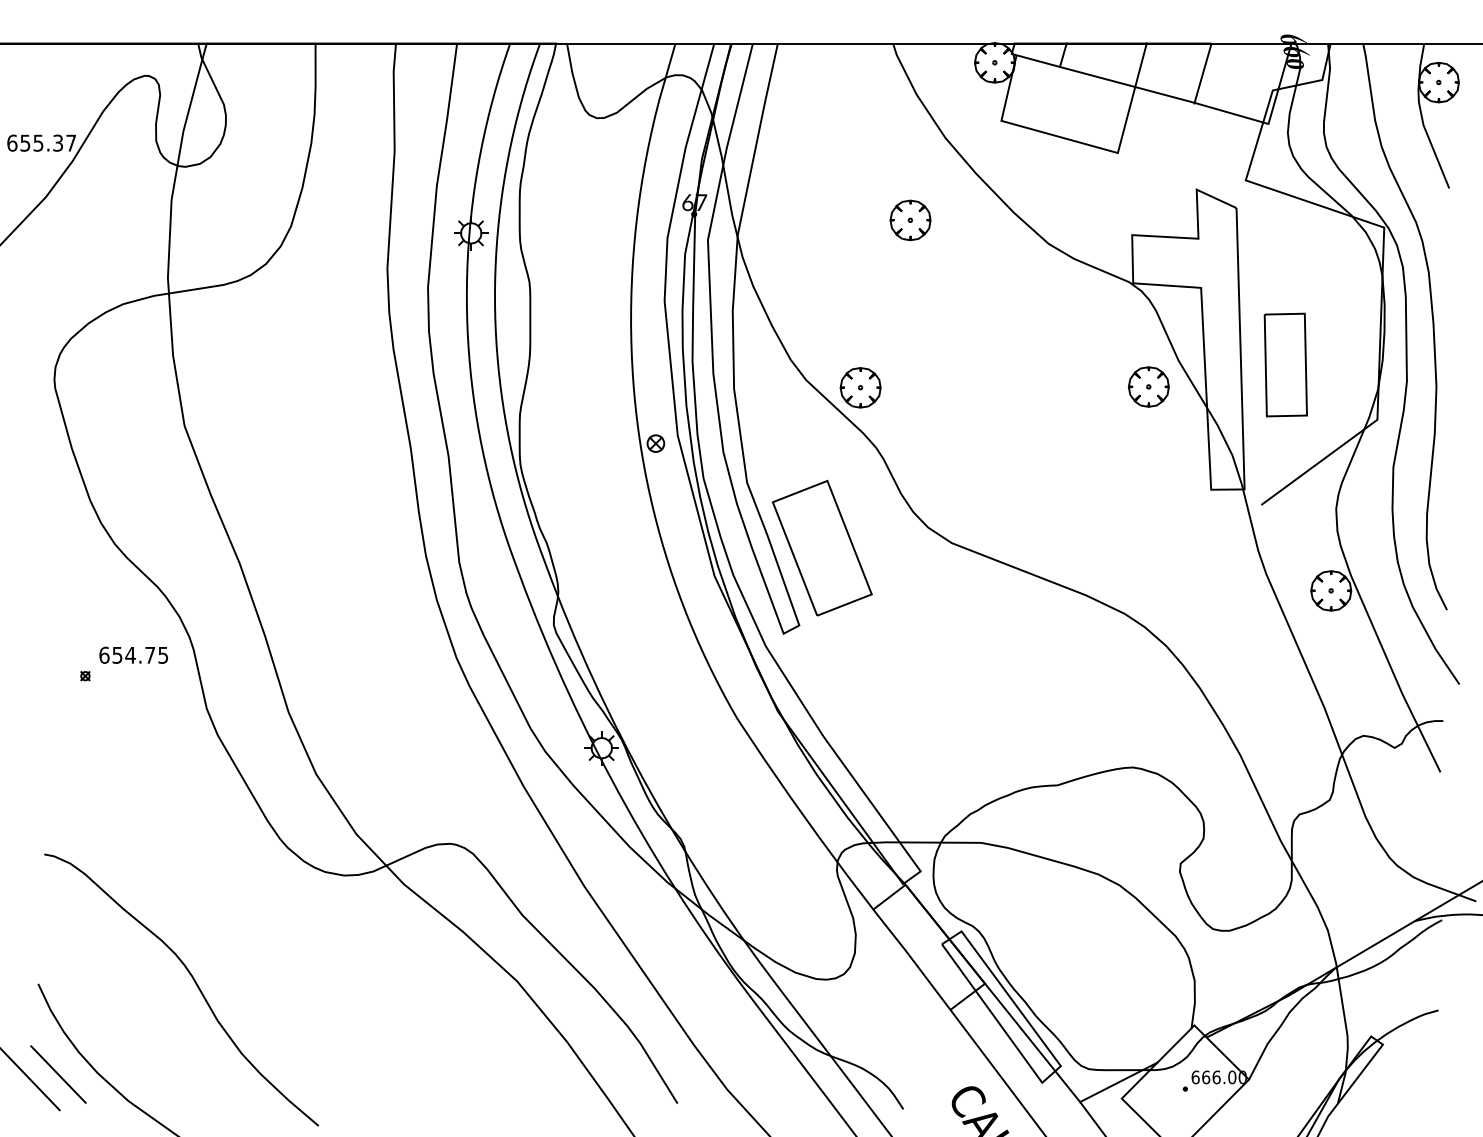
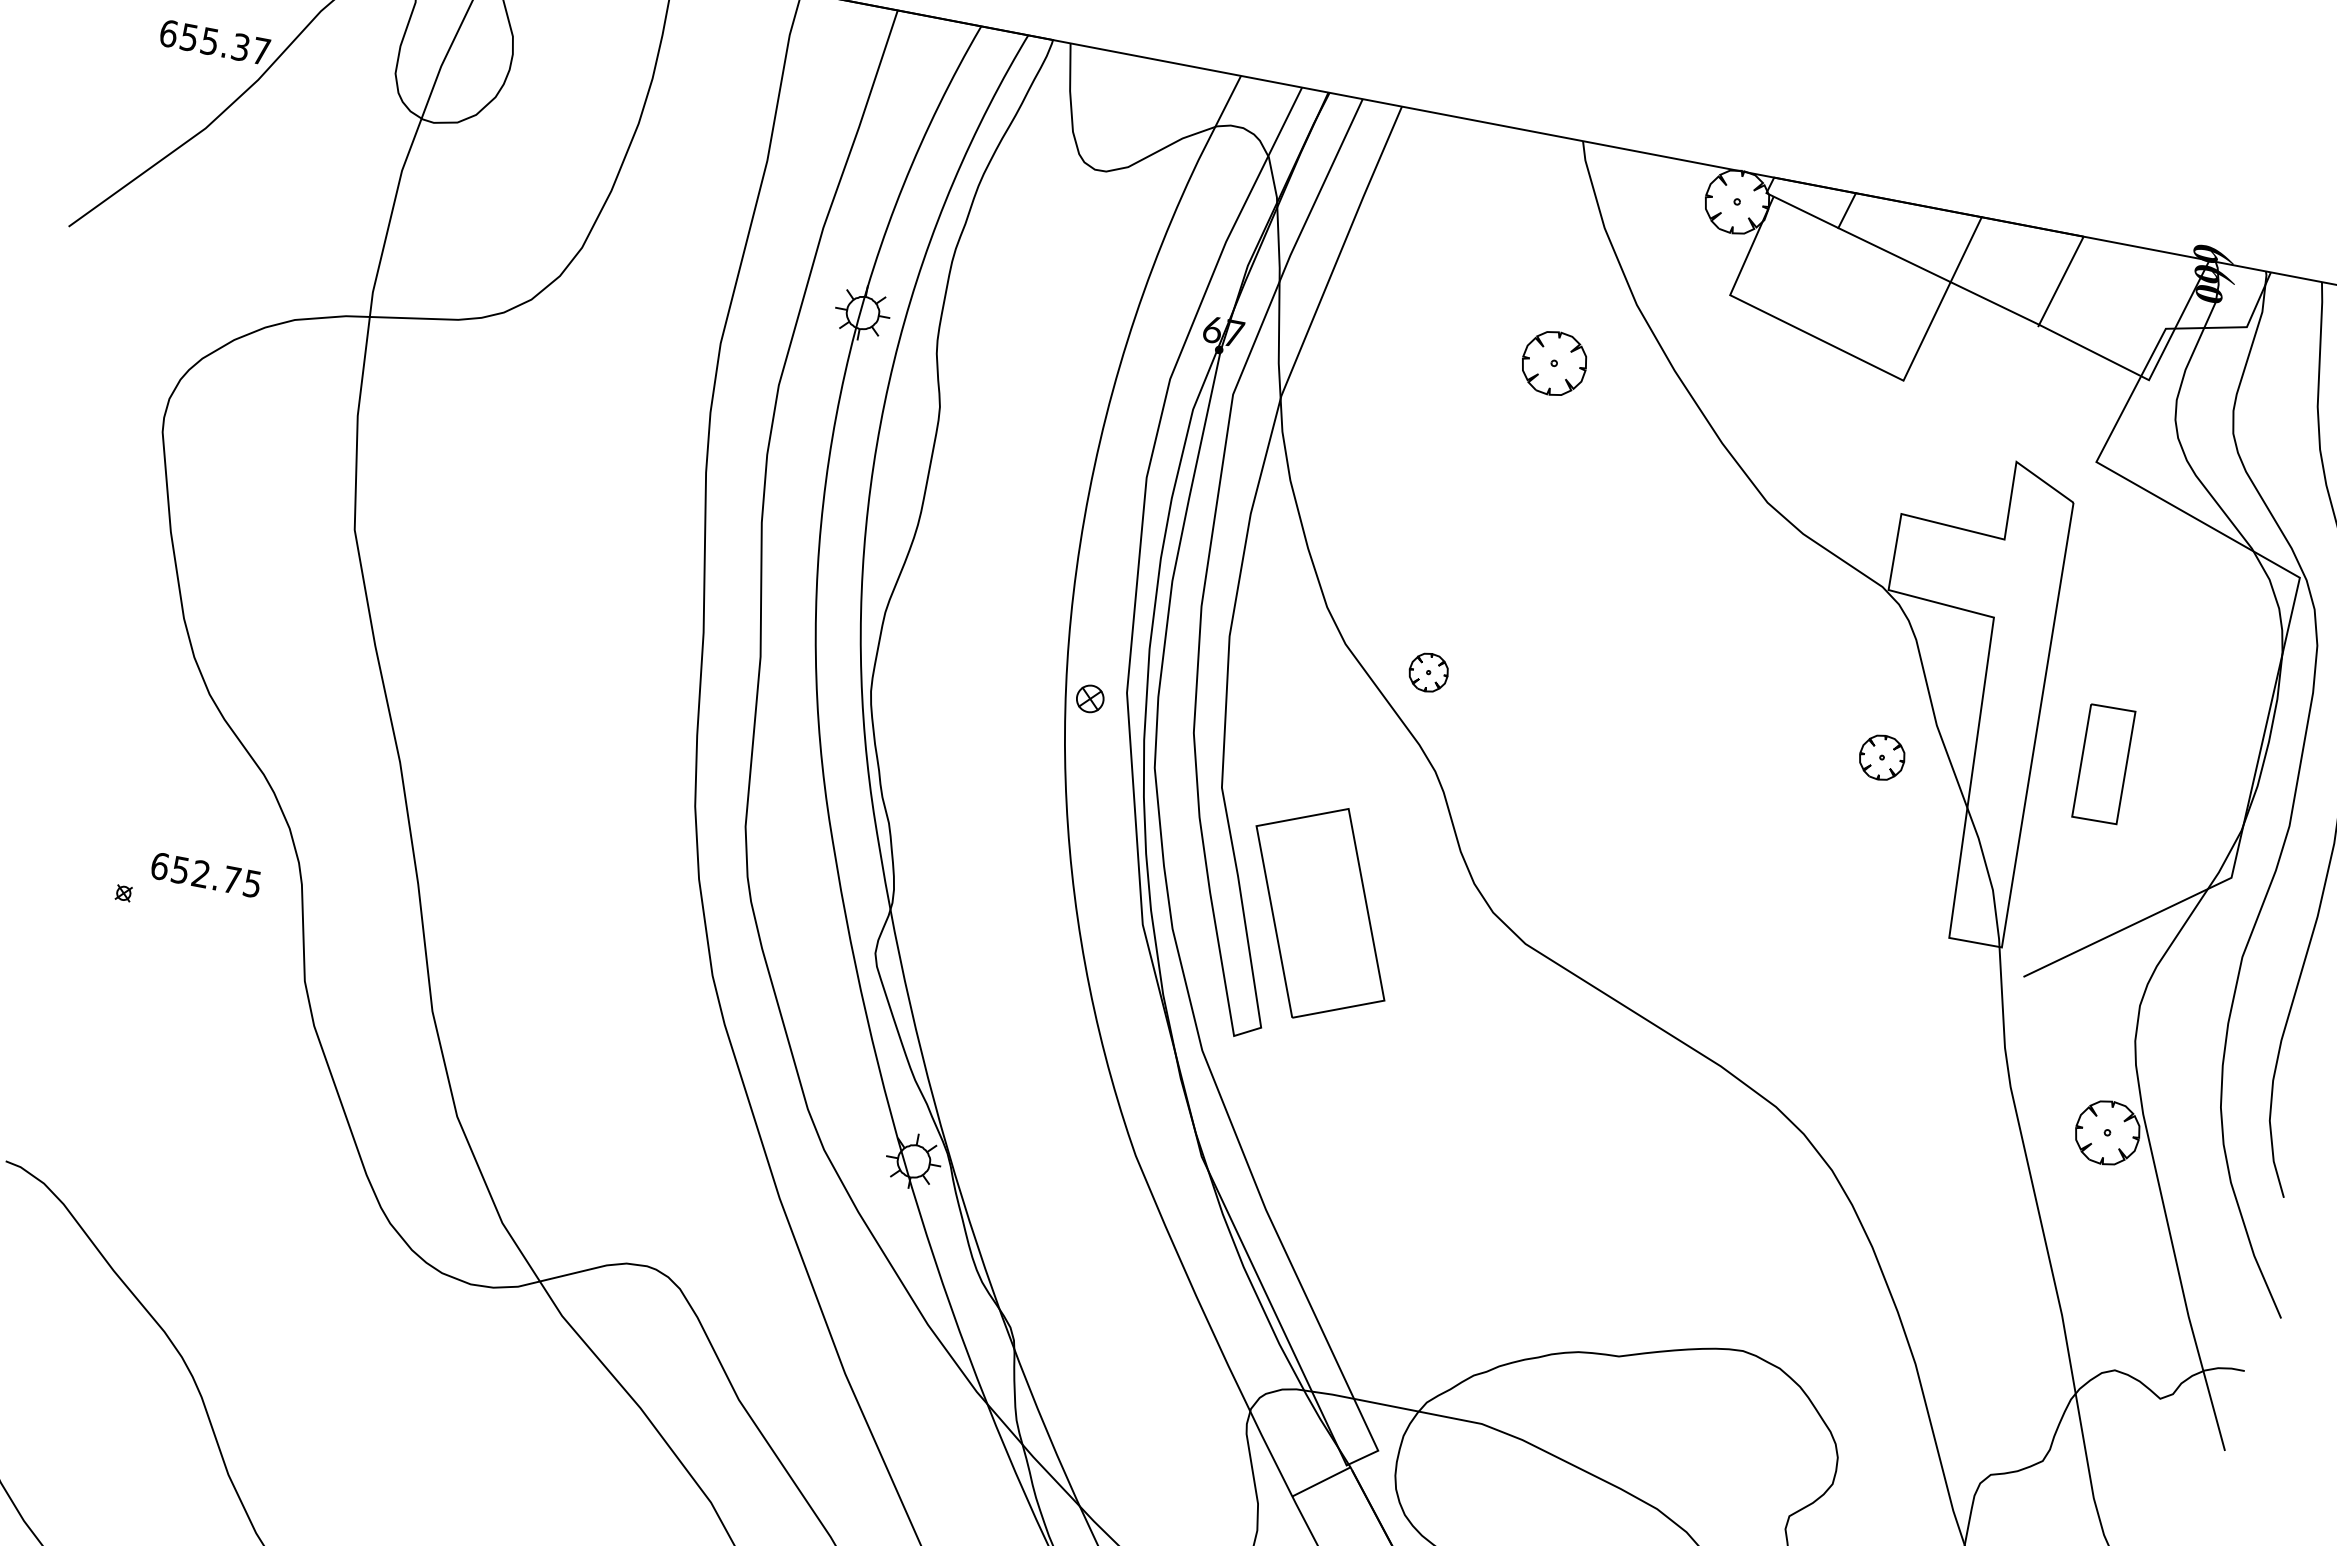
part: (910, 220) -> (1554, 363), moved
part: (1285, 364) -> (2103, 763), size x0.7
part: (1148, 386) -> (1881, 756), size x0.7
part: (860, 387) -> (1428, 672), size x0.6
text: (130, 654) -> (201, 872), 654.75 -> 652.75

